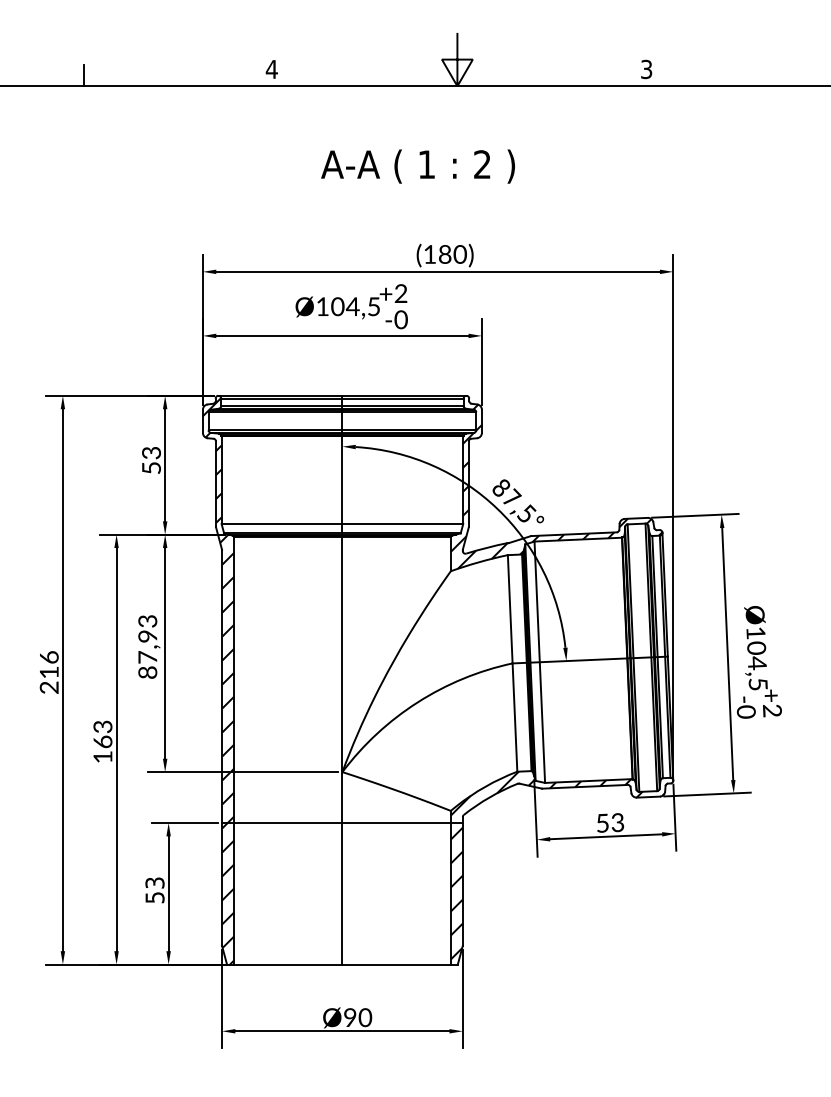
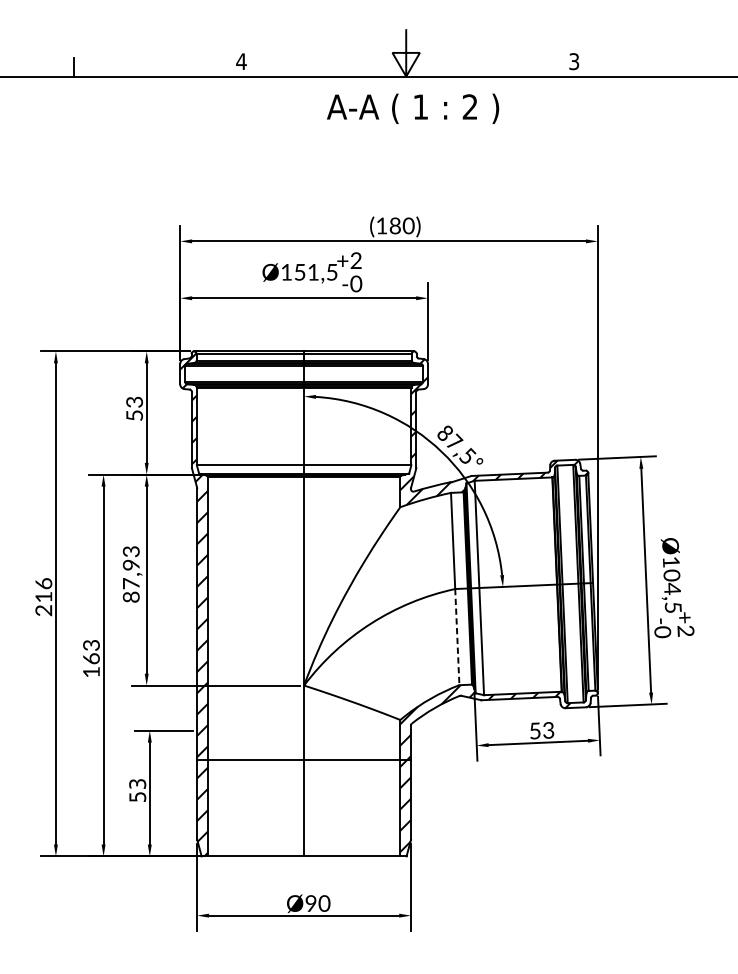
text: (417, 166) -> (412, 108), moved
text: (345, 306) -> (306, 272), Ø104,5 -> Ø151,5
line: (514, 718) -> (456, 637), solid -> dashed
line: (342, 823) -> (304, 760), moved

